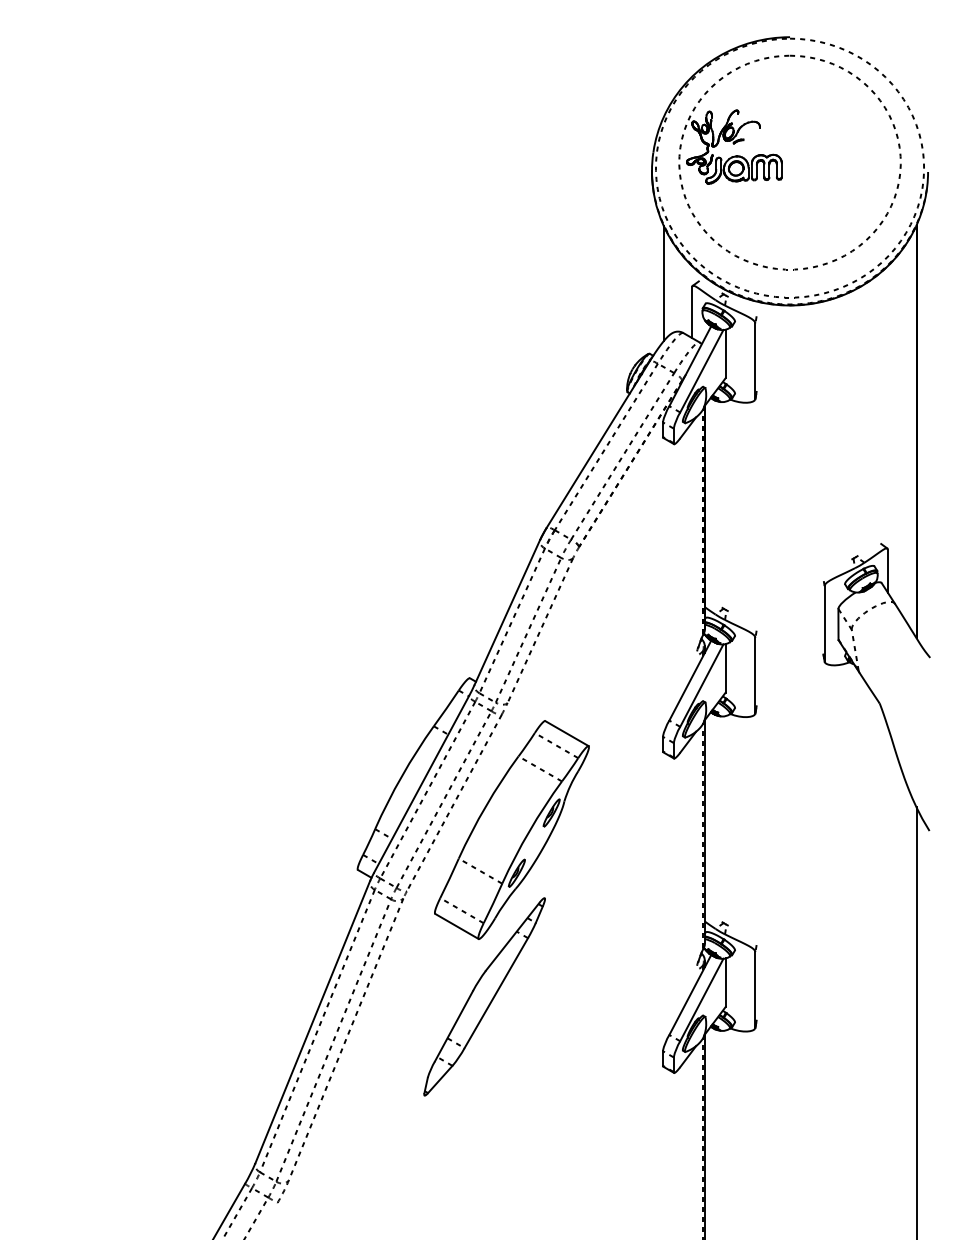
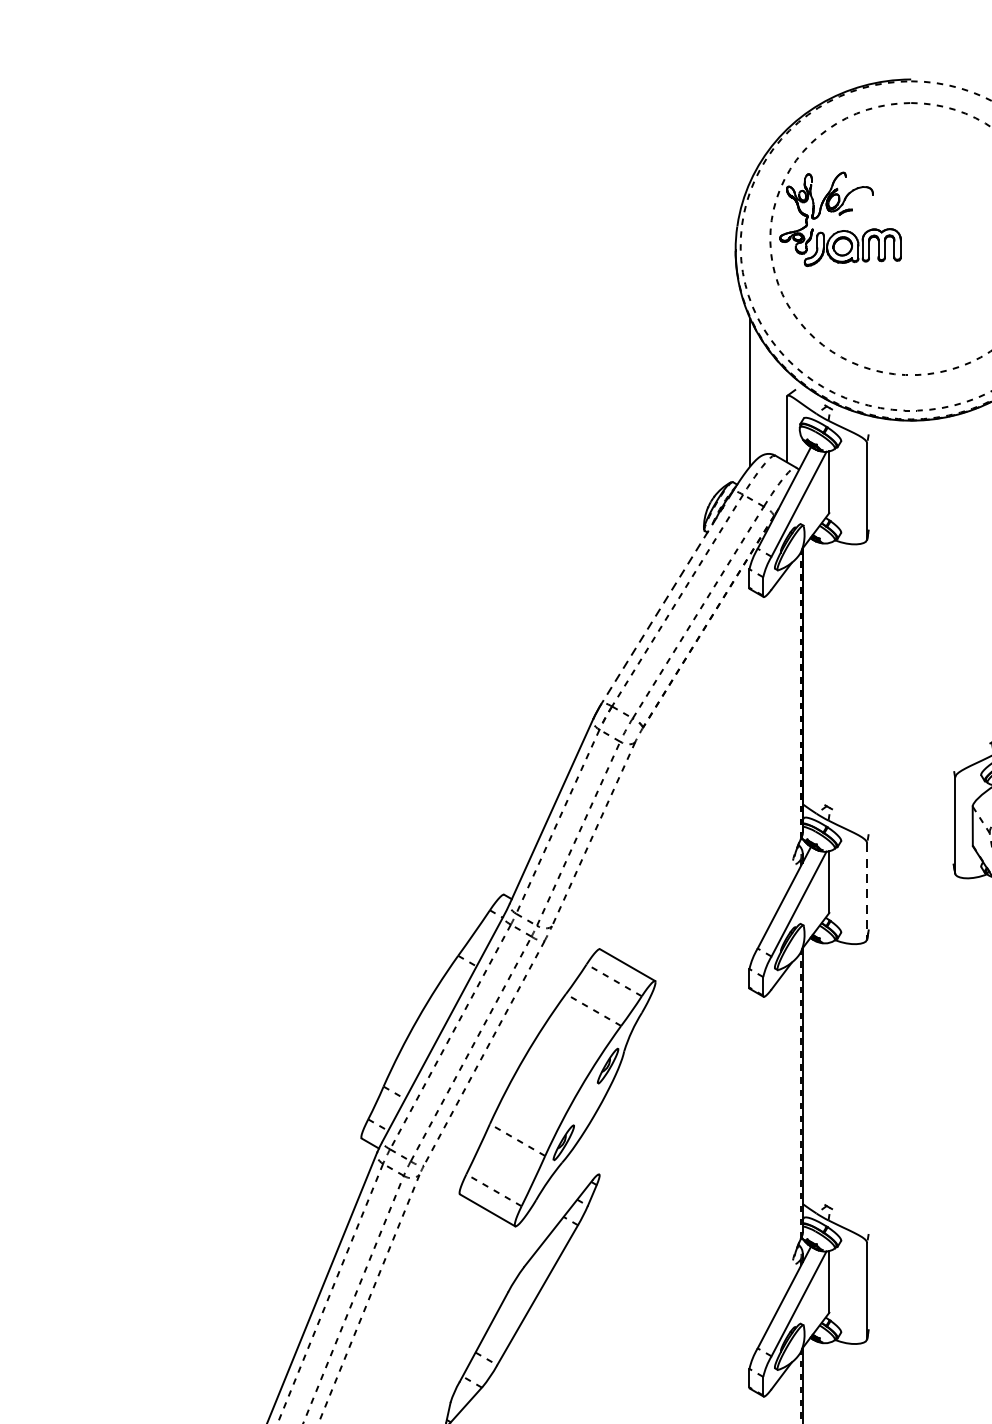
line: (598, 444) -> (667, 597), solid -> dashed
line: (755, 675) -> (867, 891), solid -> dashed

